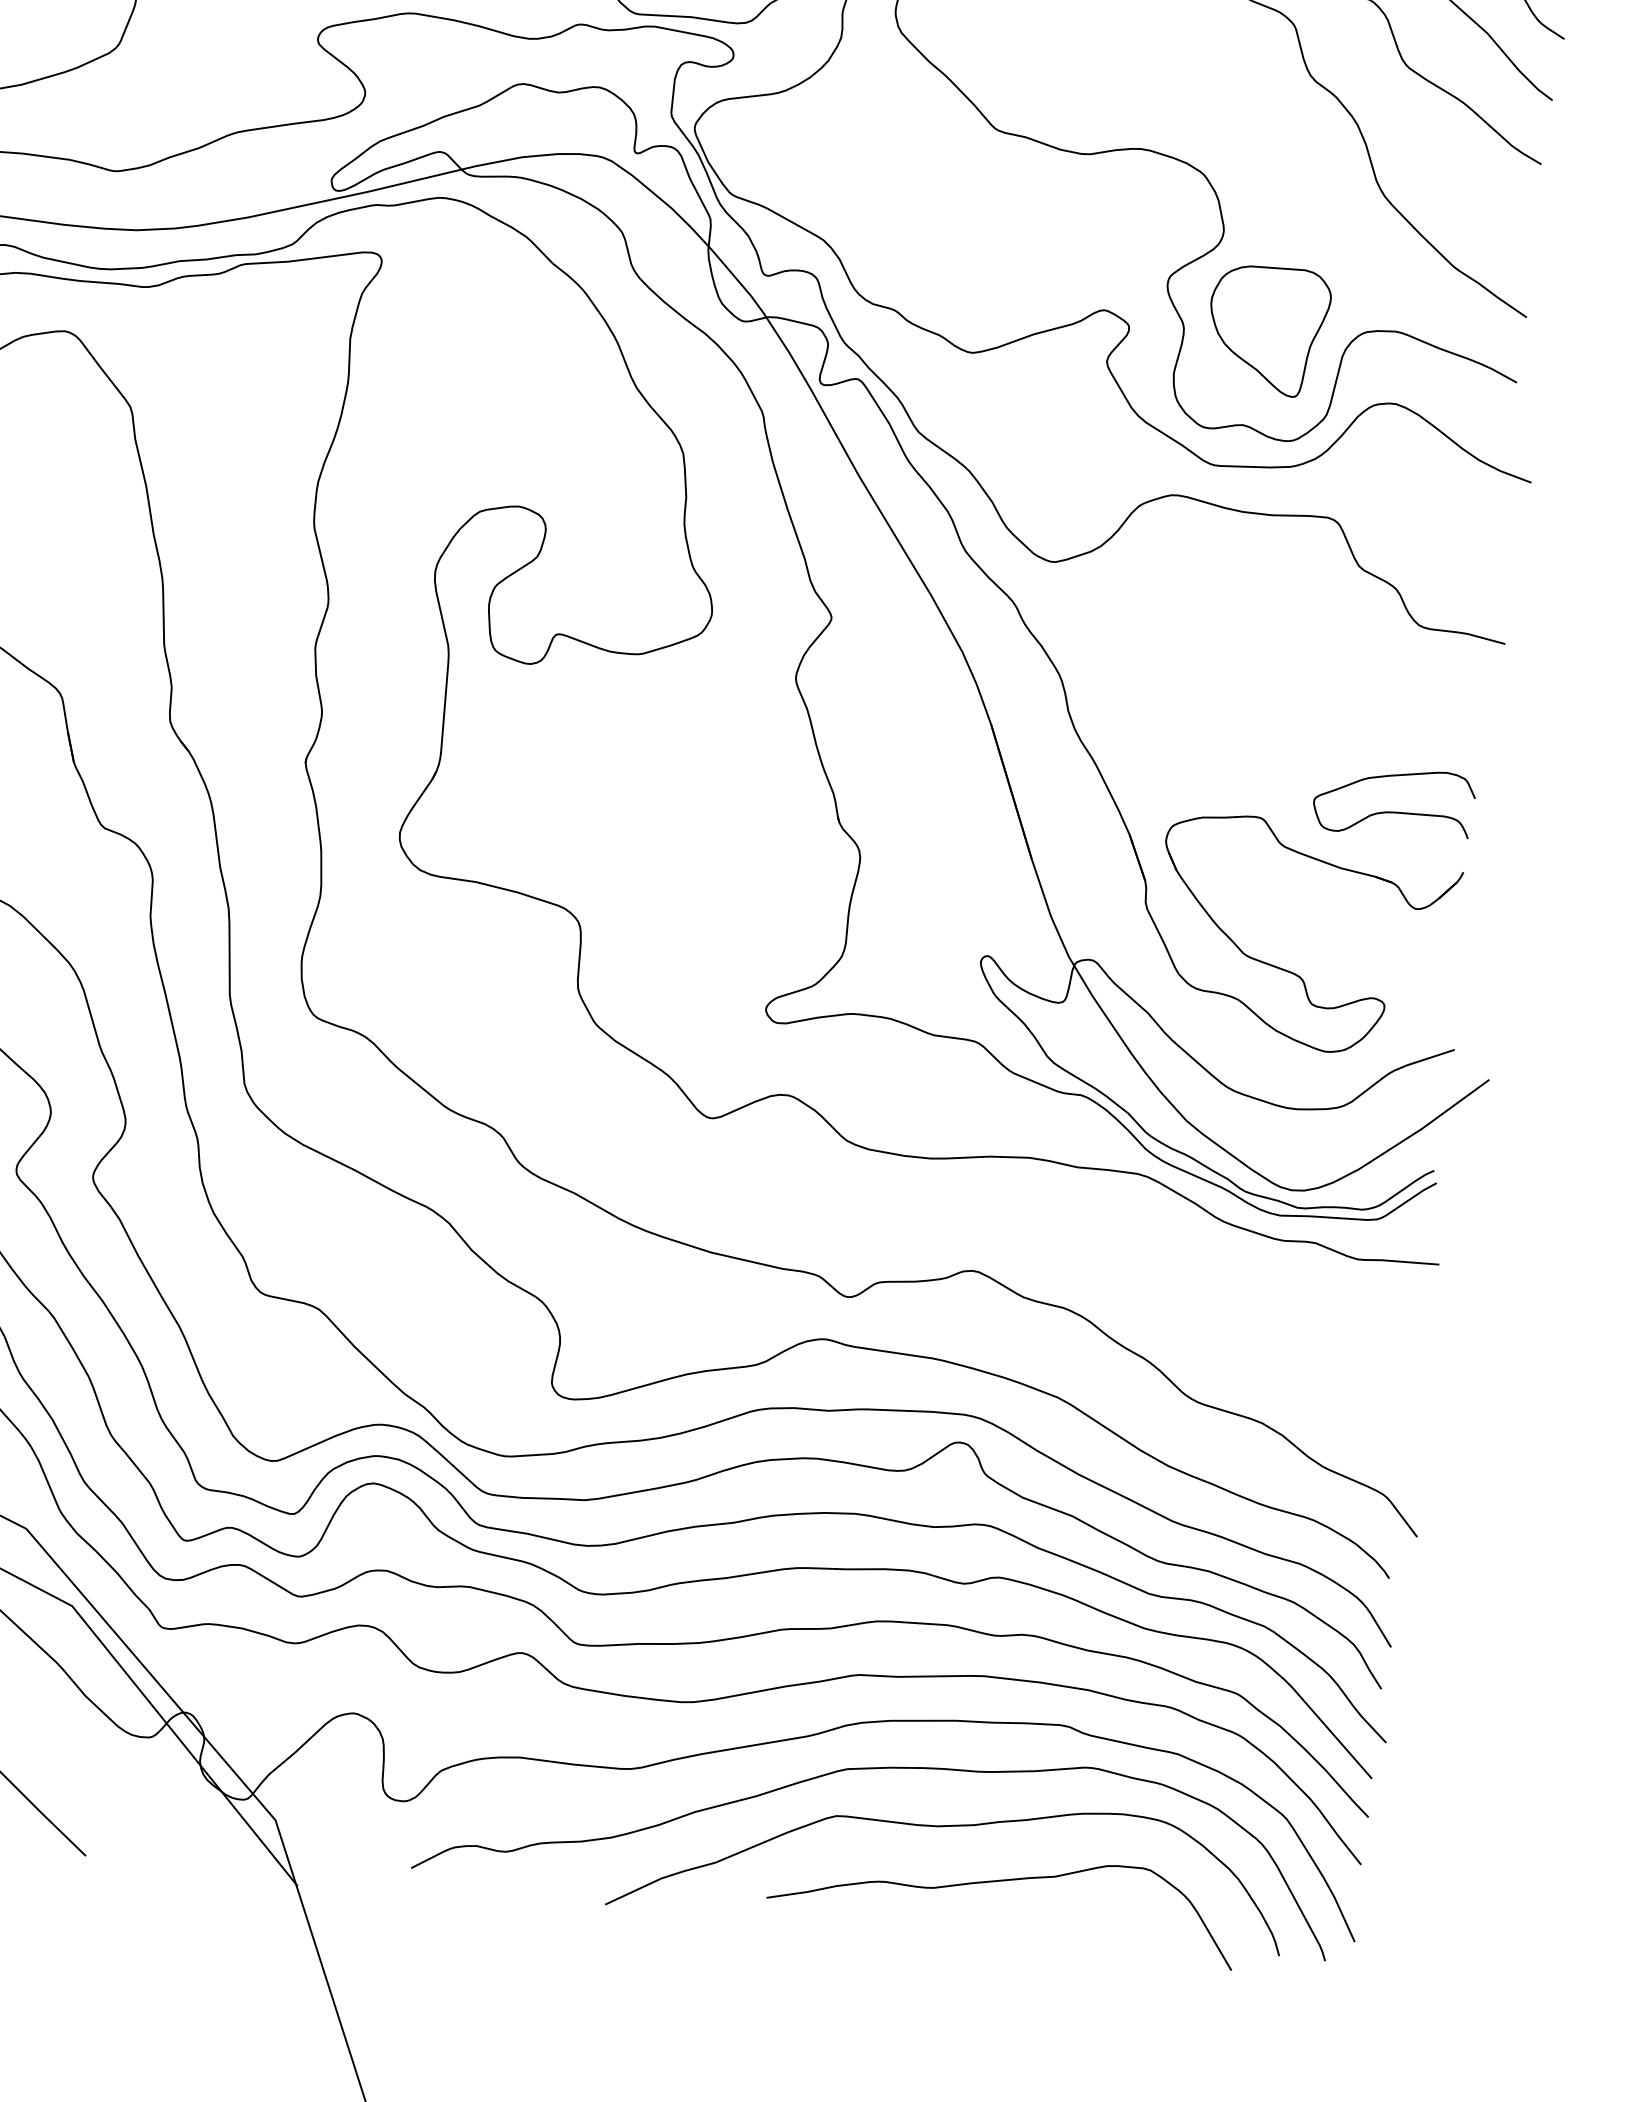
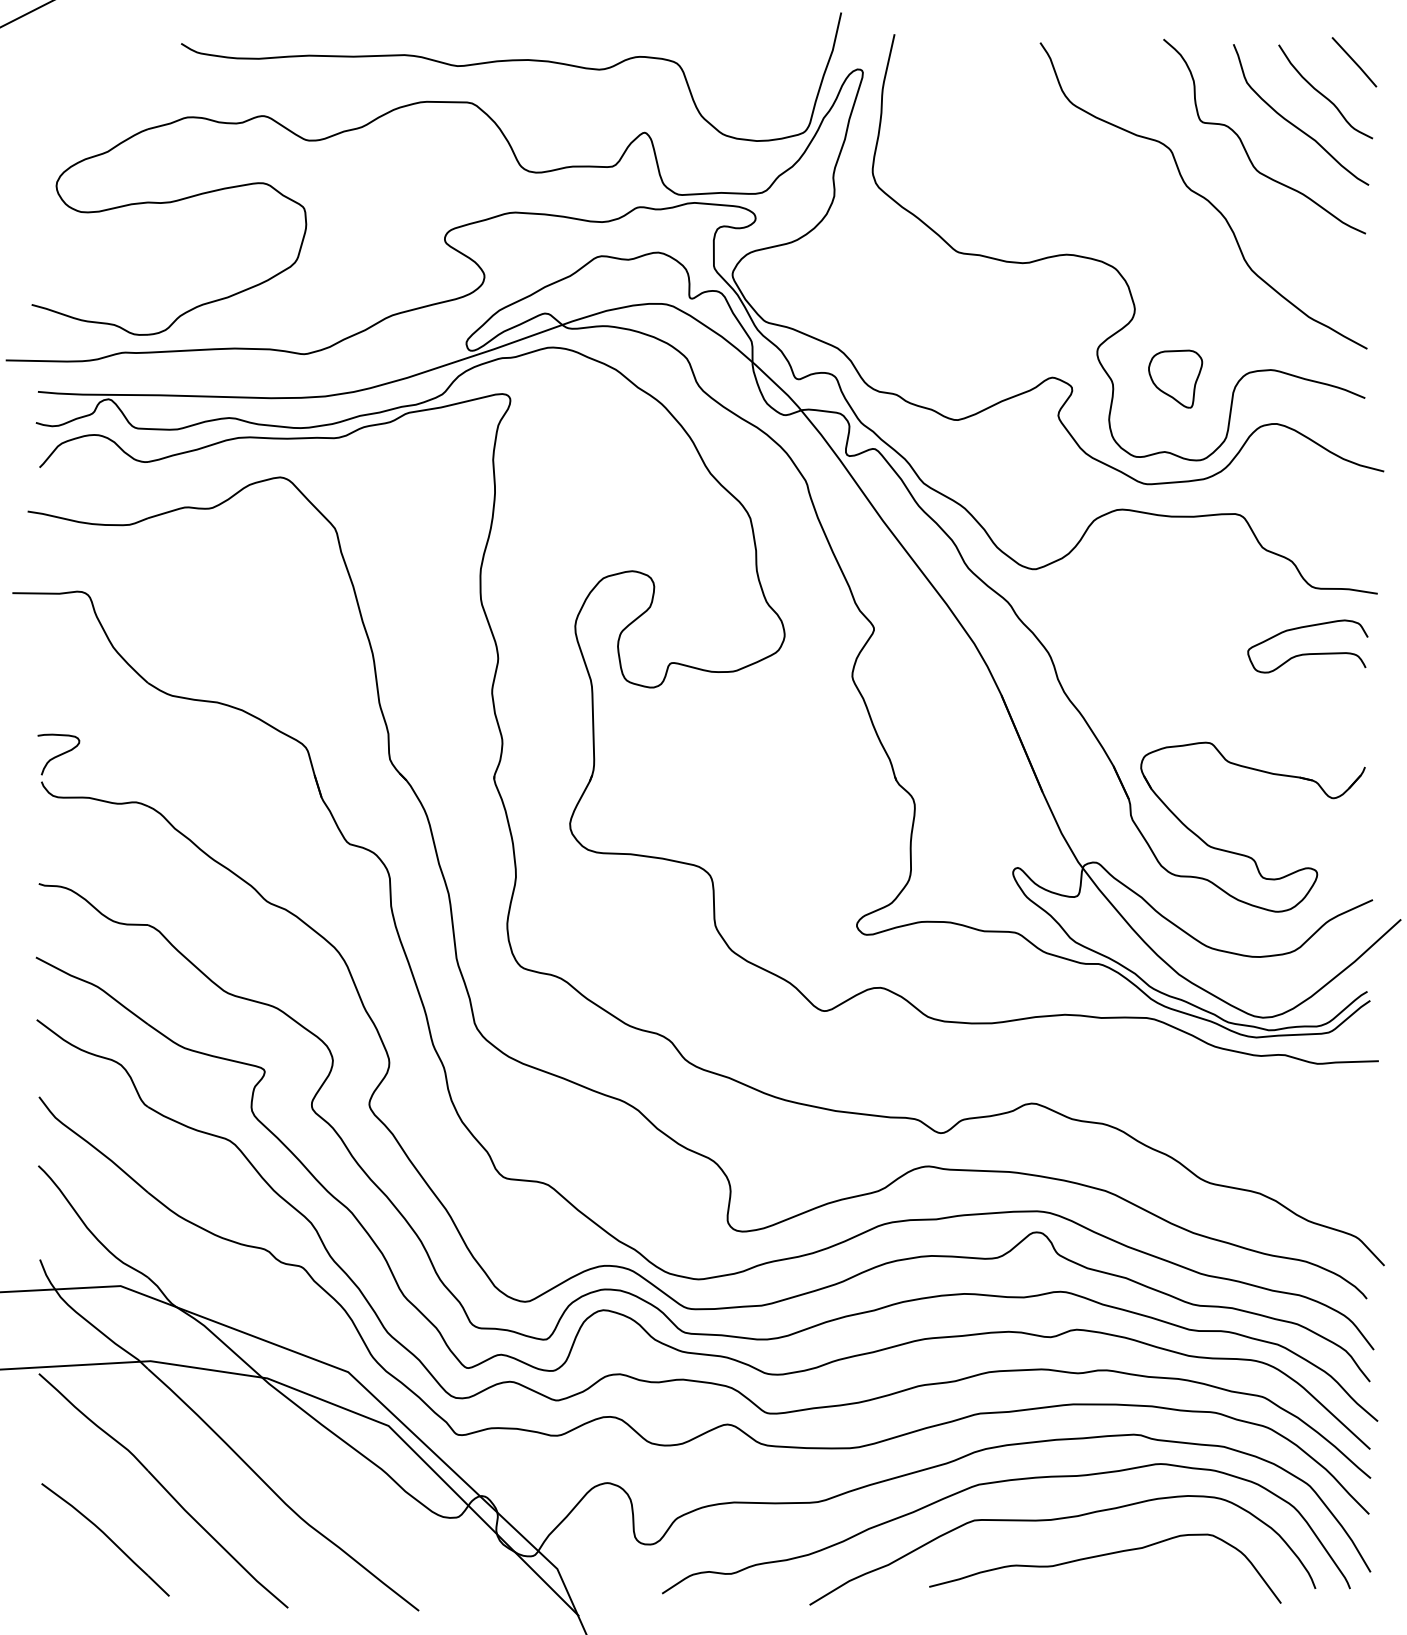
part: (1267, 329) -> (1175, 378), size x0.6
curve: (1392, 811) -> (1307, 653), moved

